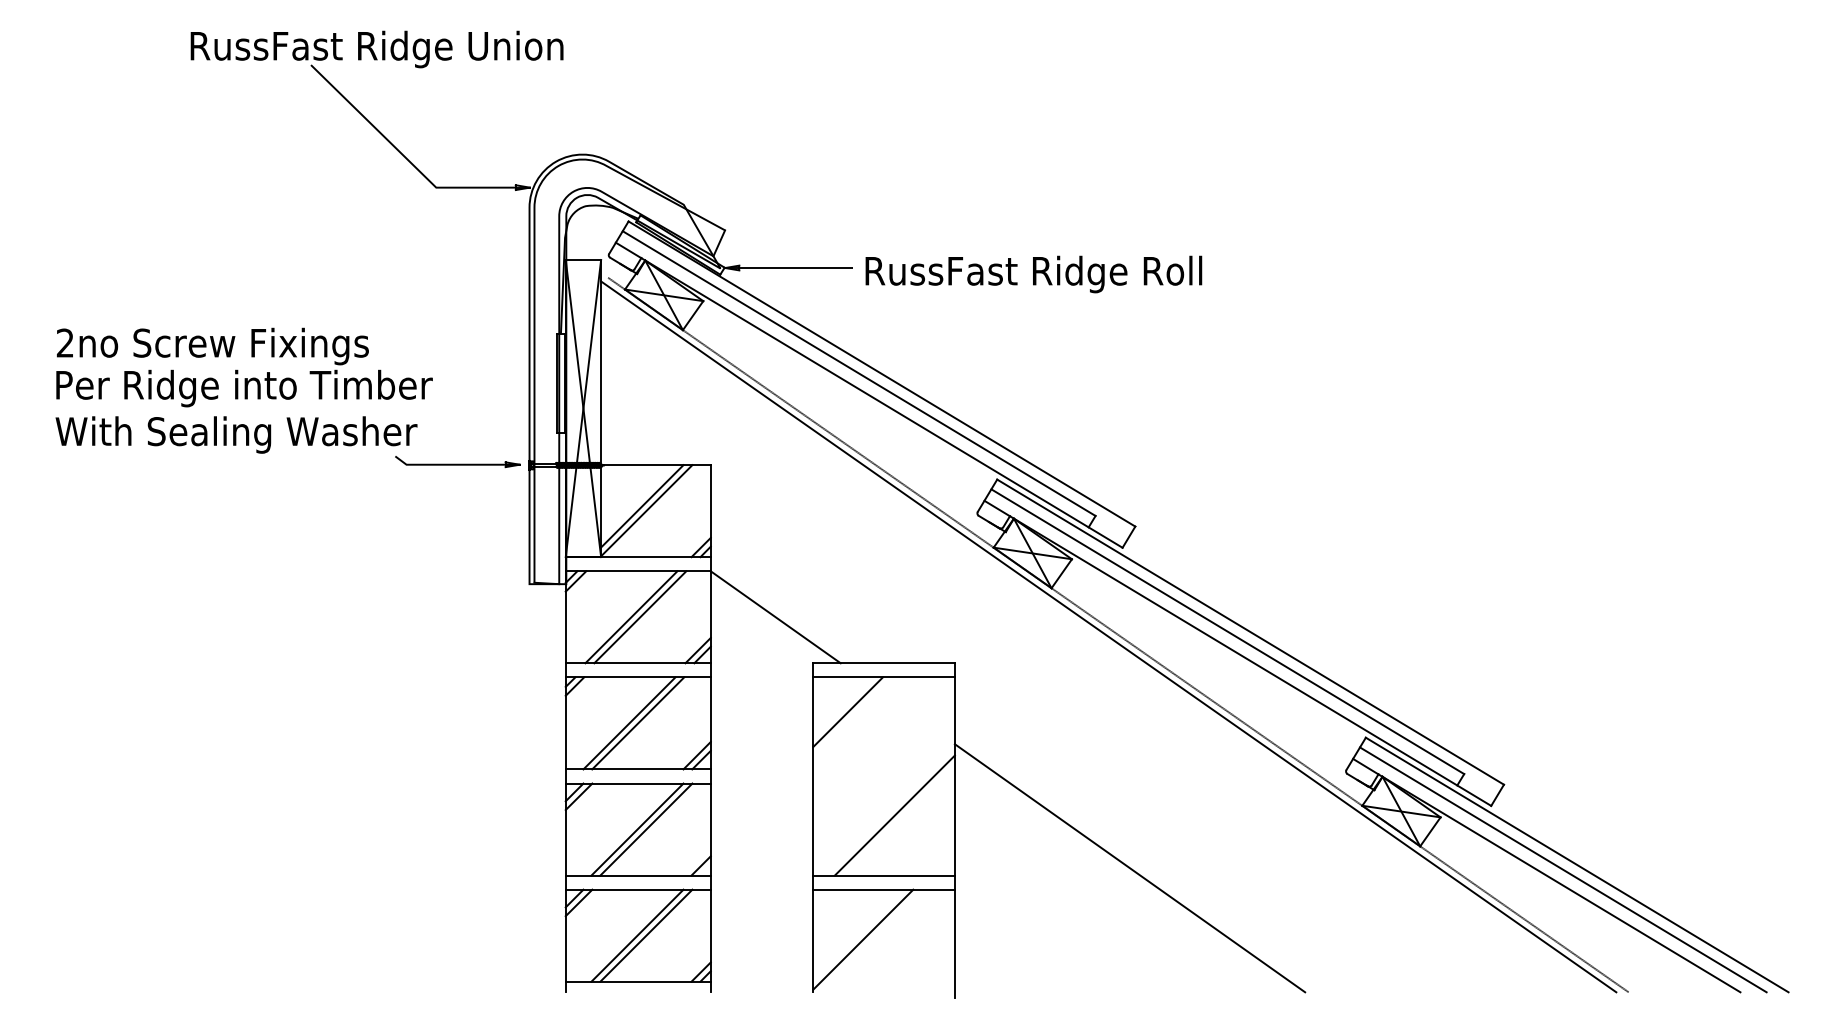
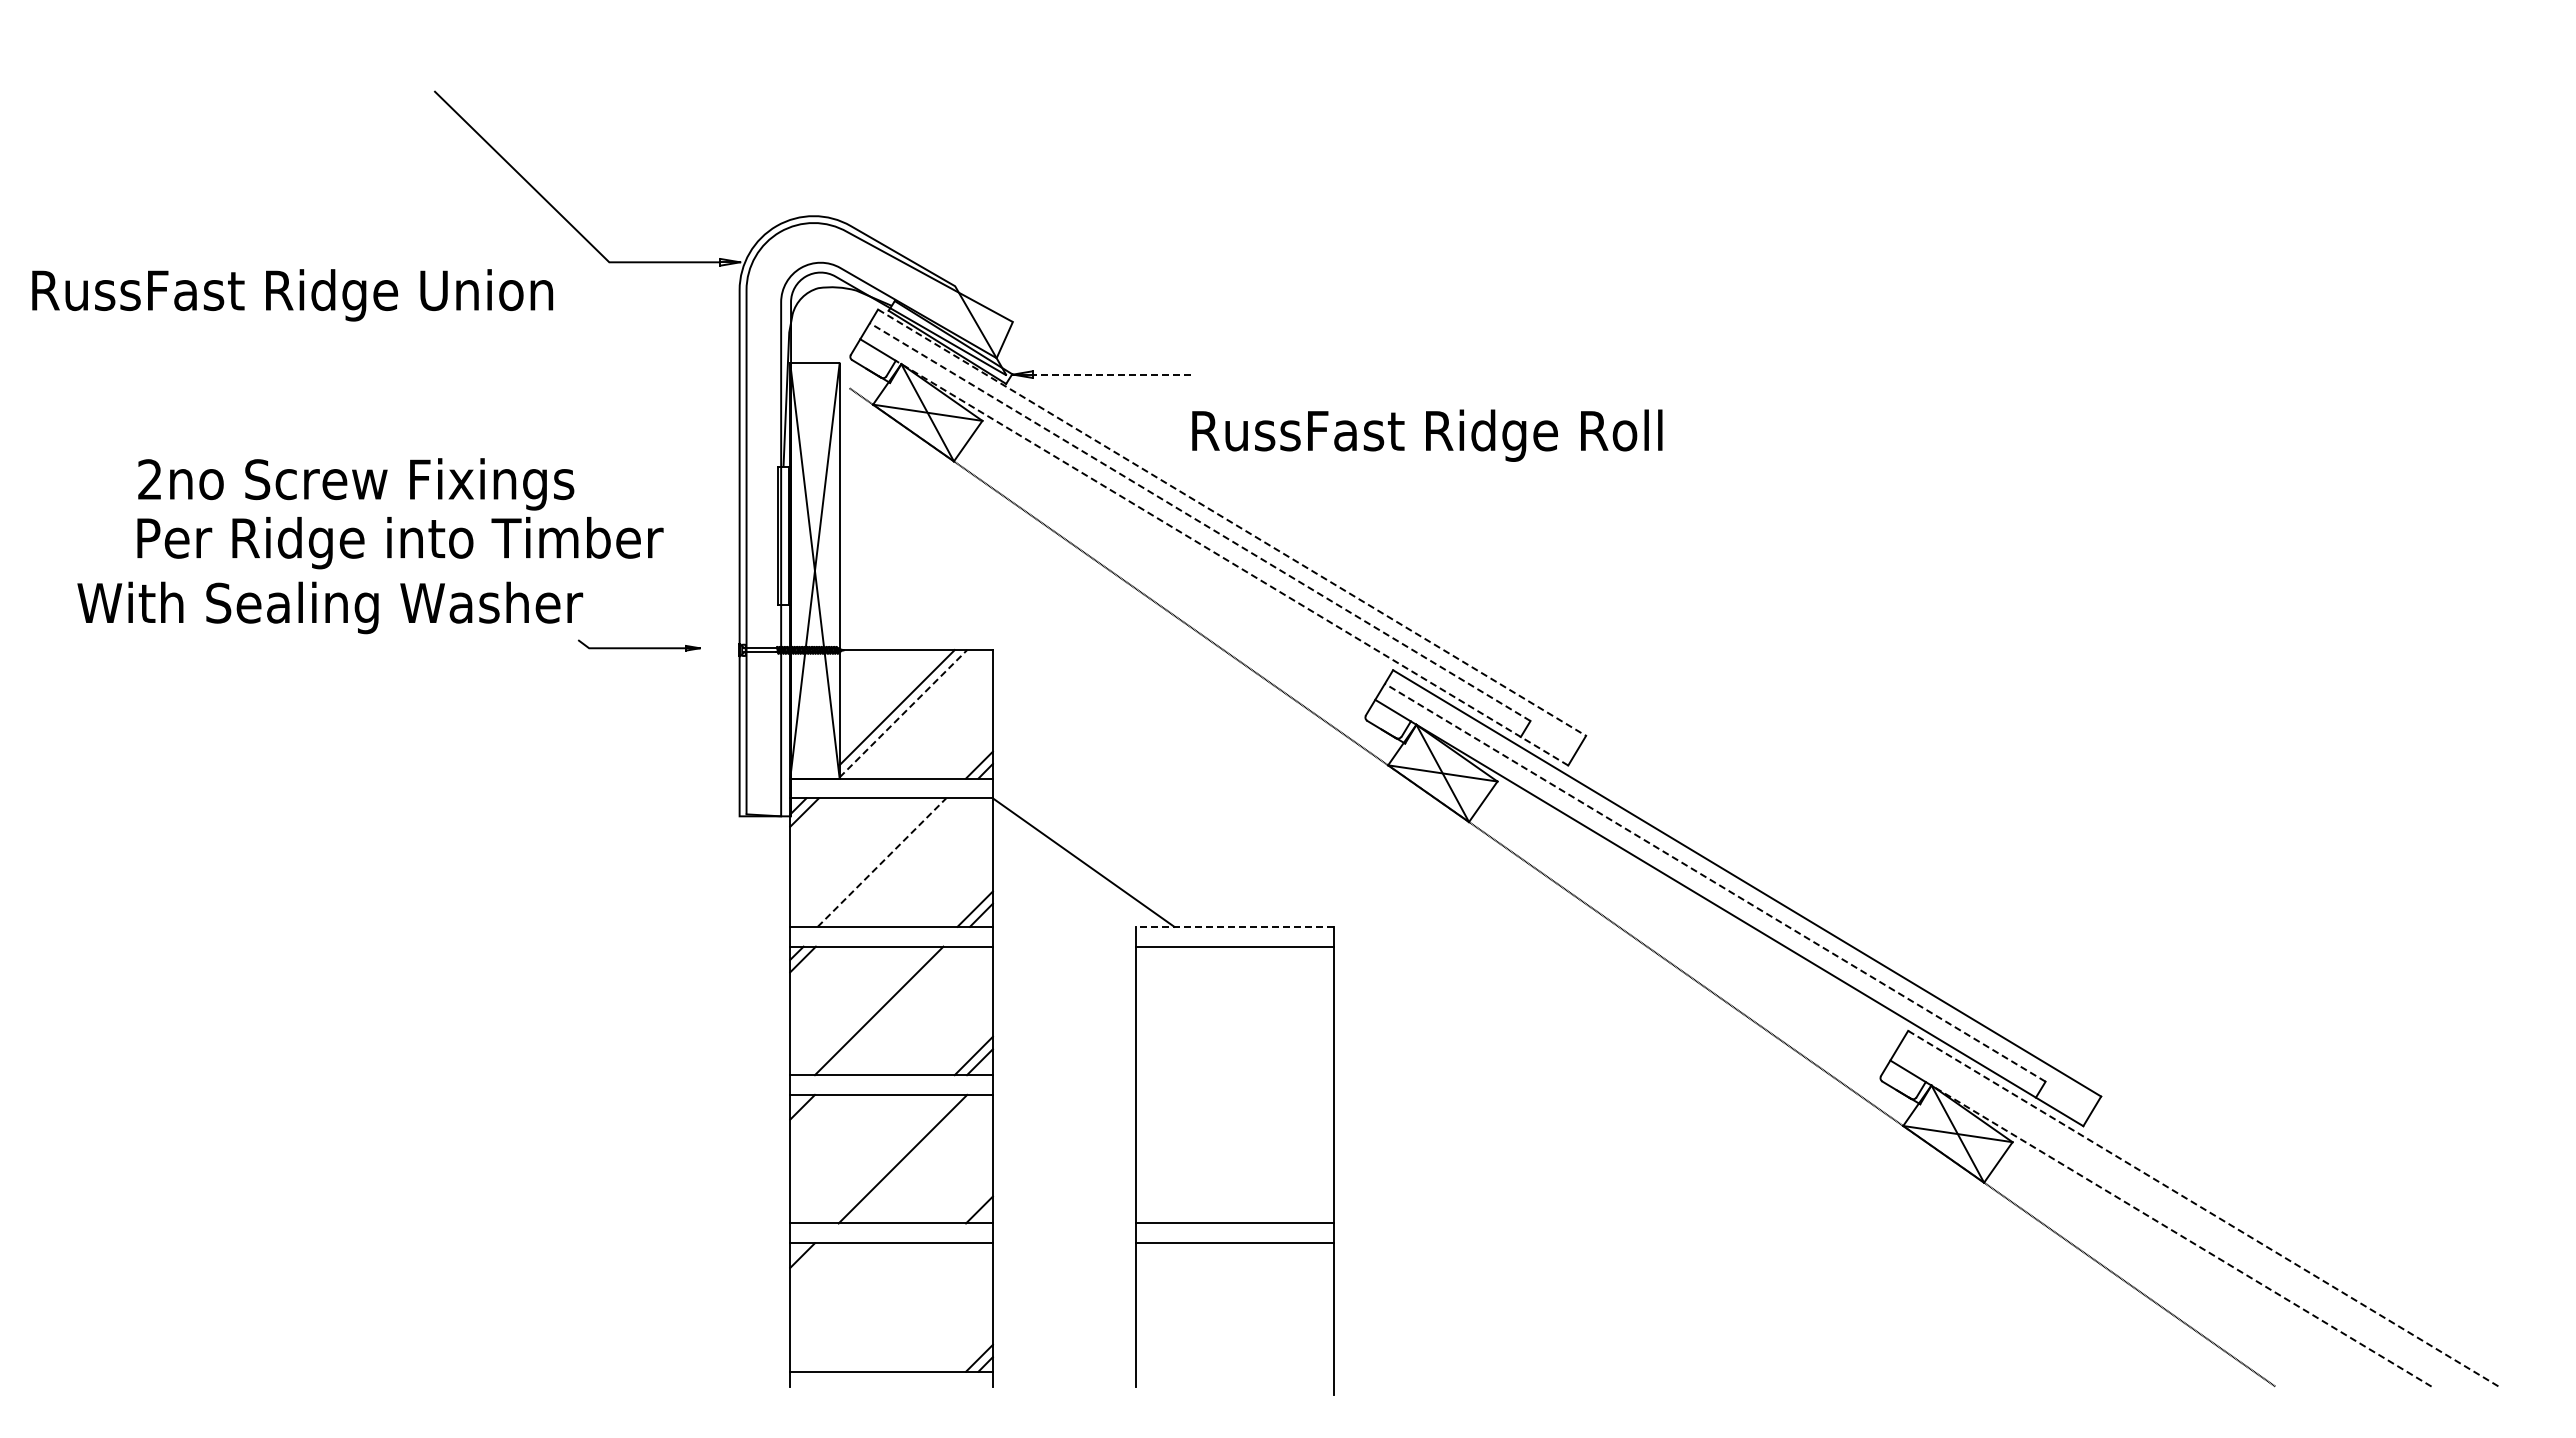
text: (376, 49) -> (292, 295), moved
line: (795, 267) -> (1111, 374), solid -> dashed
text: (1034, 274) -> (1427, 435), moved
text: (244, 367) -> (400, 513), moved
line: (859, 373) -> (1200, 522), solid -> dashed
line: (882, 373) -> (1232, 522), solid -> dashed
line: (881, 402) -> (1231, 562), solid -> dashed
part: (457, 461) -> (638, 645), size x0.7
line: (646, 510) -> (903, 713), solid -> dashed
line: (631, 617) -> (881, 862), solid -> dashed
line: (640, 617) -> (894, 862), removed
line: (1227, 631) -> (1715, 882), solid -> dashed
line: (1108, 636) -> (1548, 889), removed
line: (884, 663) -> (1235, 926), solid -> dashed
line: (847, 711) -> (1184, 994), removed
line: (638, 723) -> (891, 1010), removed
line: (578, 796) -> (808, 1112), removed
line: (894, 815) -> (1249, 1139), removed
line: (637, 829) -> (890, 1158), removed
line: (1577, 864) -> (2203, 1208), solid -> dashed
line: (1129, 867) -> (1578, 1212), removed
line: (1563, 869) -> (2184, 1215), removed
line: (1559, 883) -> (2178, 1234), solid -> dashed
line: (578, 902) -> (808, 1261), removed
line: (637, 935) -> (890, 1307), removed
line: (646, 935) -> (902, 1307), removed
line: (862, 939) -> (1205, 1312), removed

